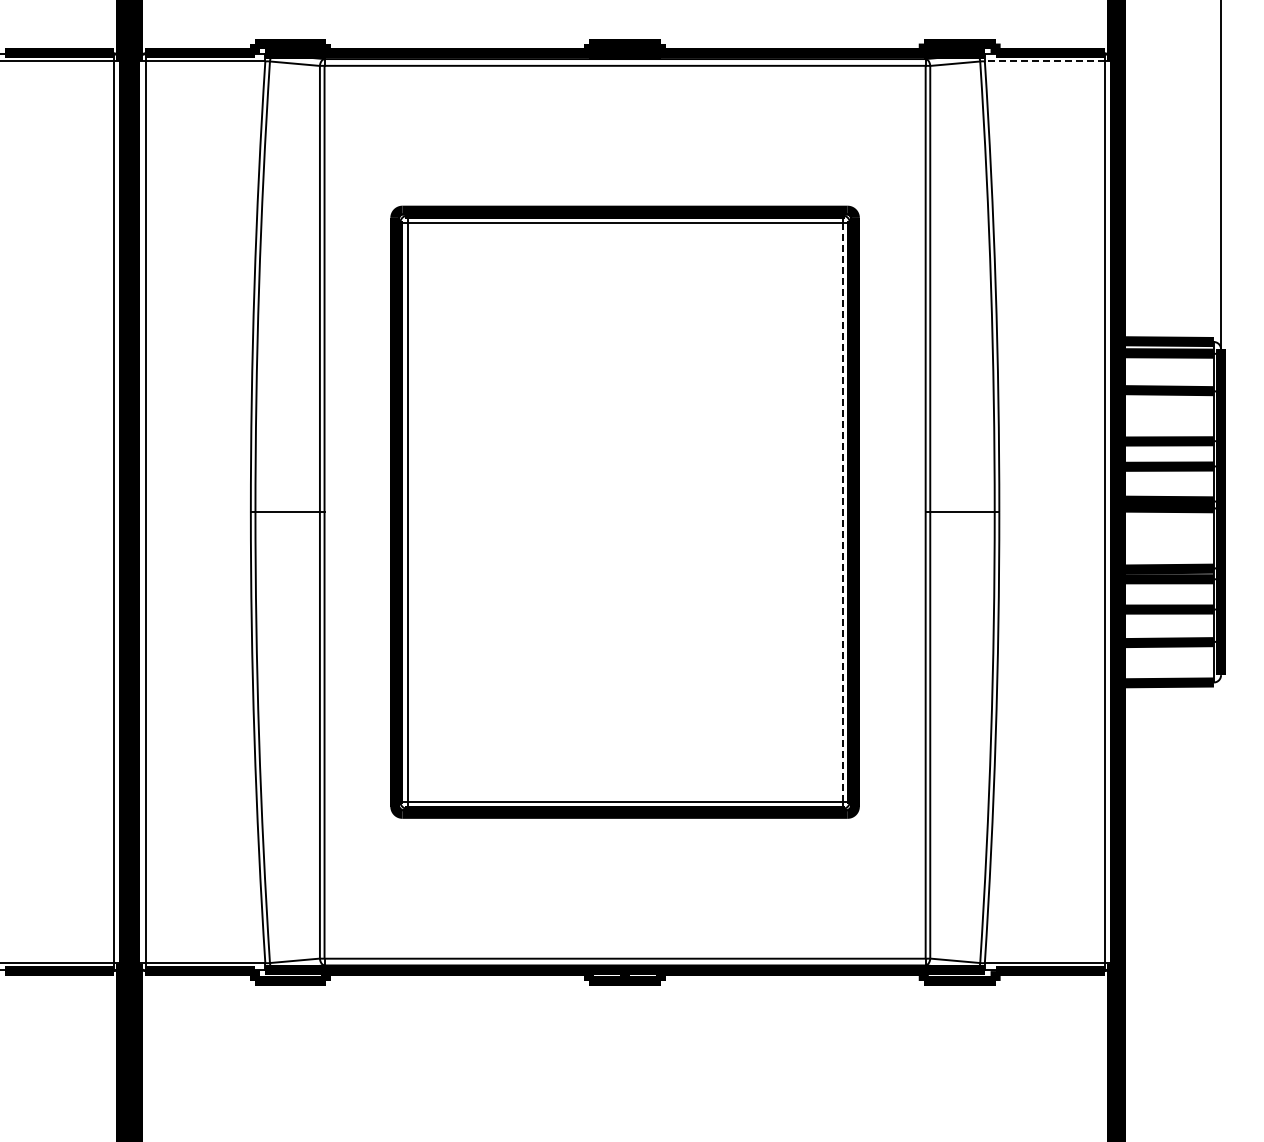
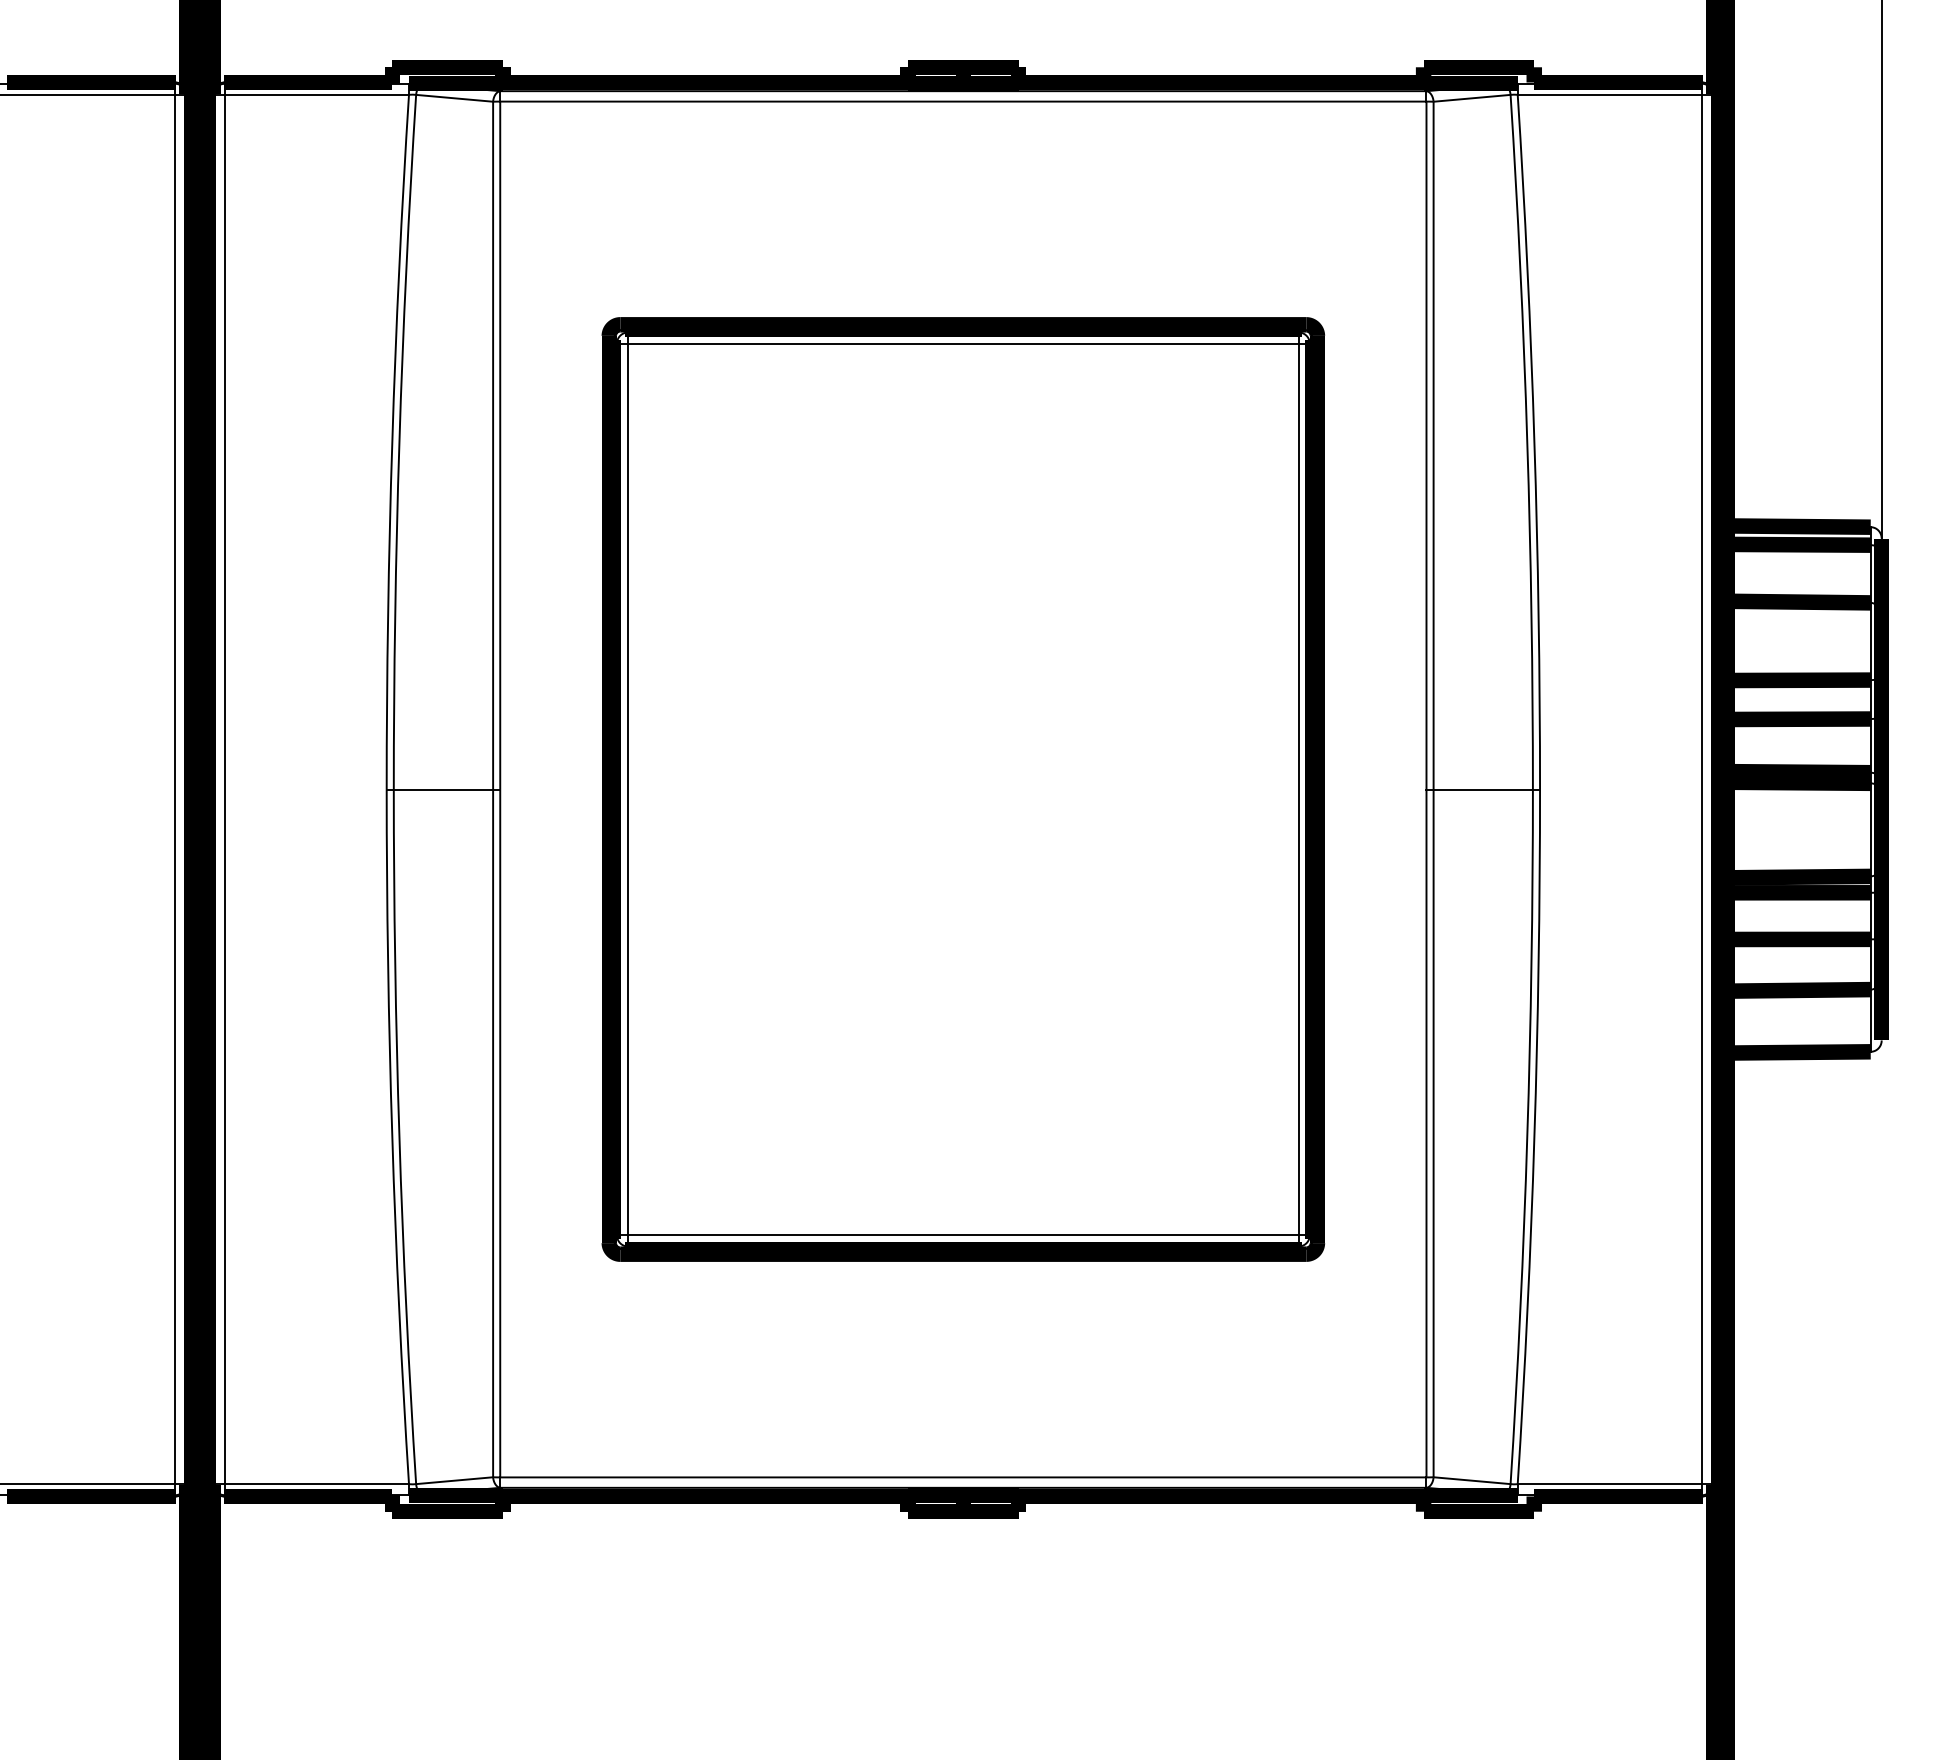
line: (1044, 61) -> (1609, 94), dashed -> solid
line: (842, 511) -> (1298, 788), dashed -> solid

